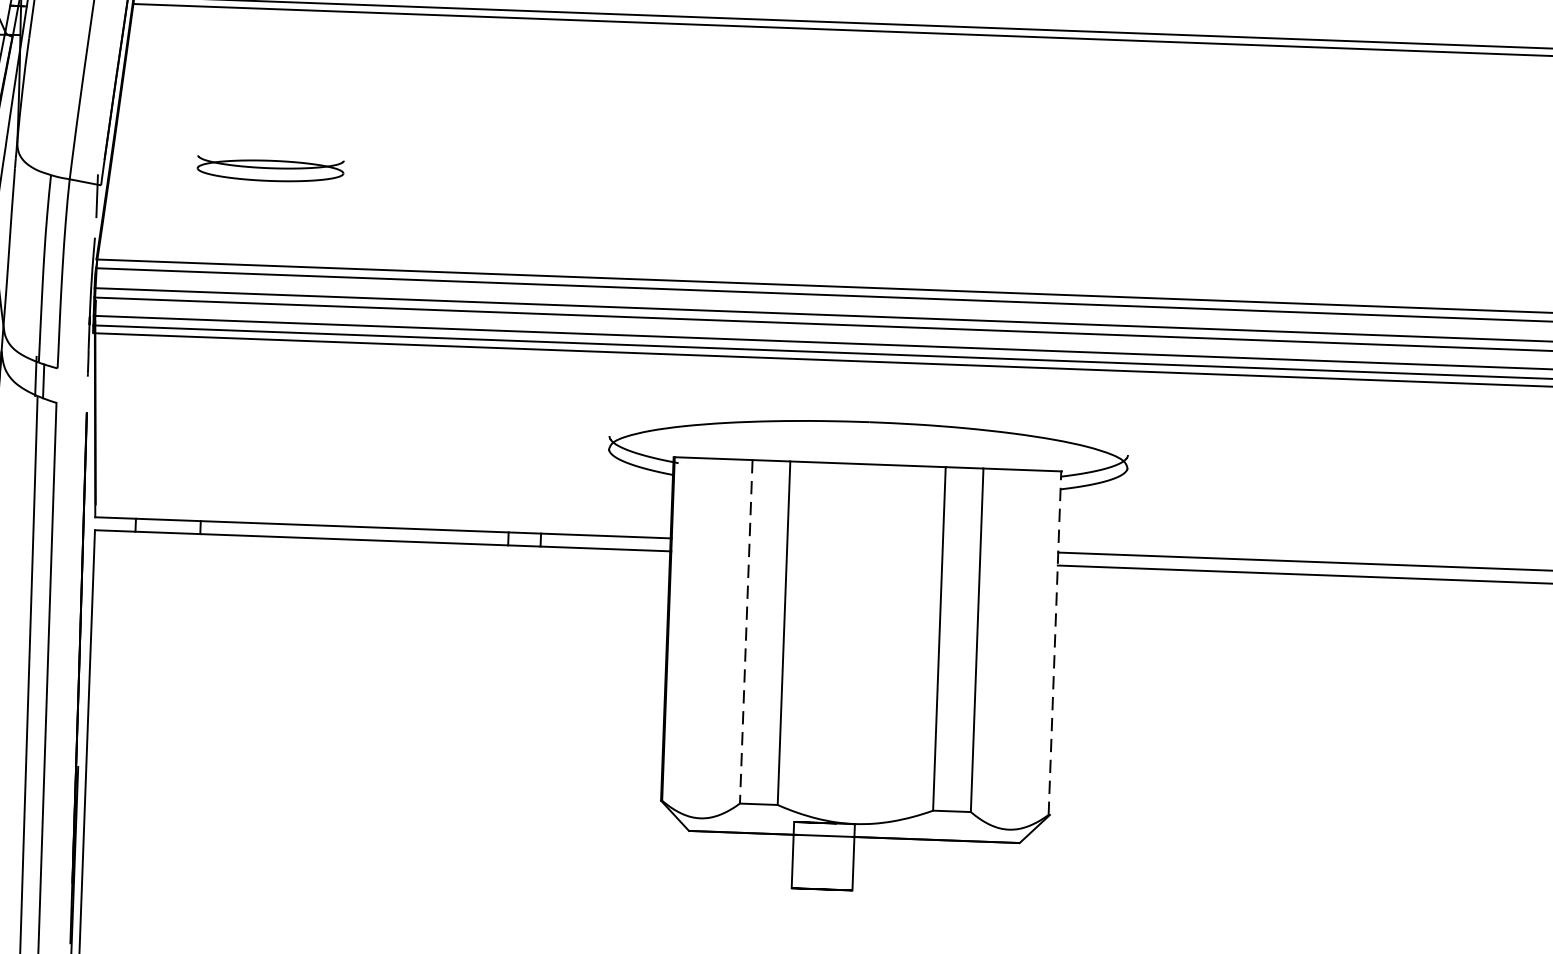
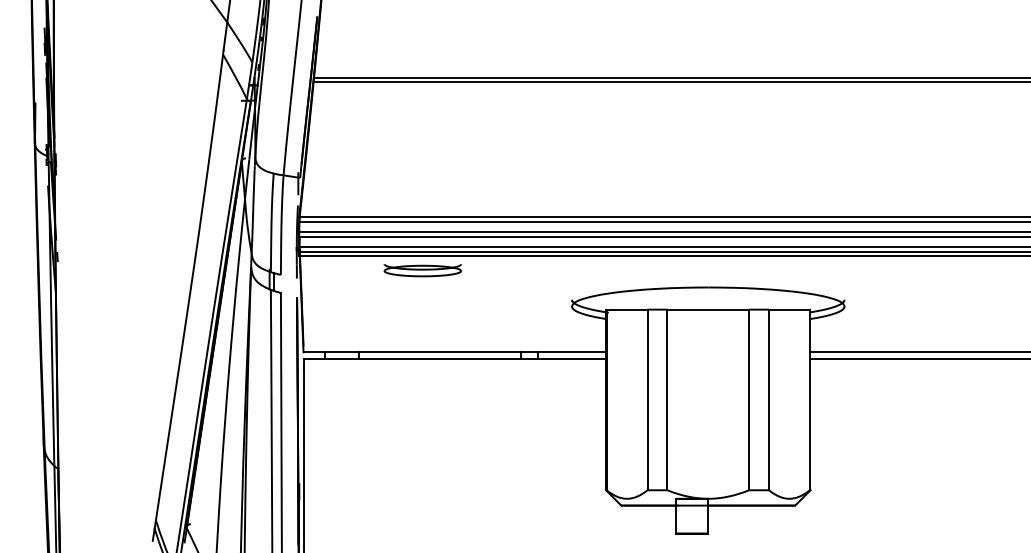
part: (269, 169) -> (422, 270), moved
line: (746, 632) -> (647, 400), dashed -> solid
line: (1054, 642) -> (809, 399), dashed -> solid

